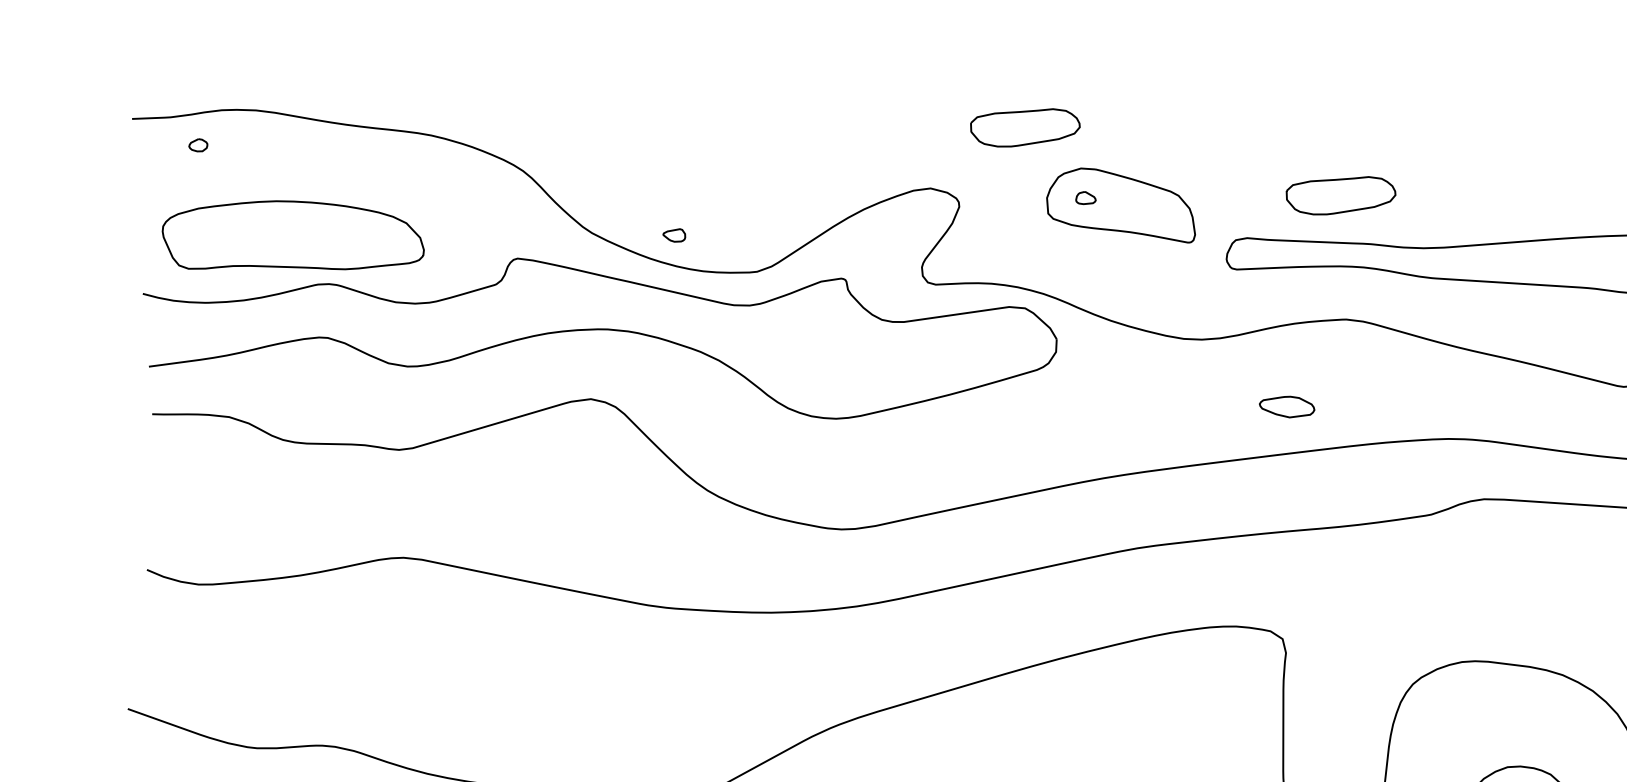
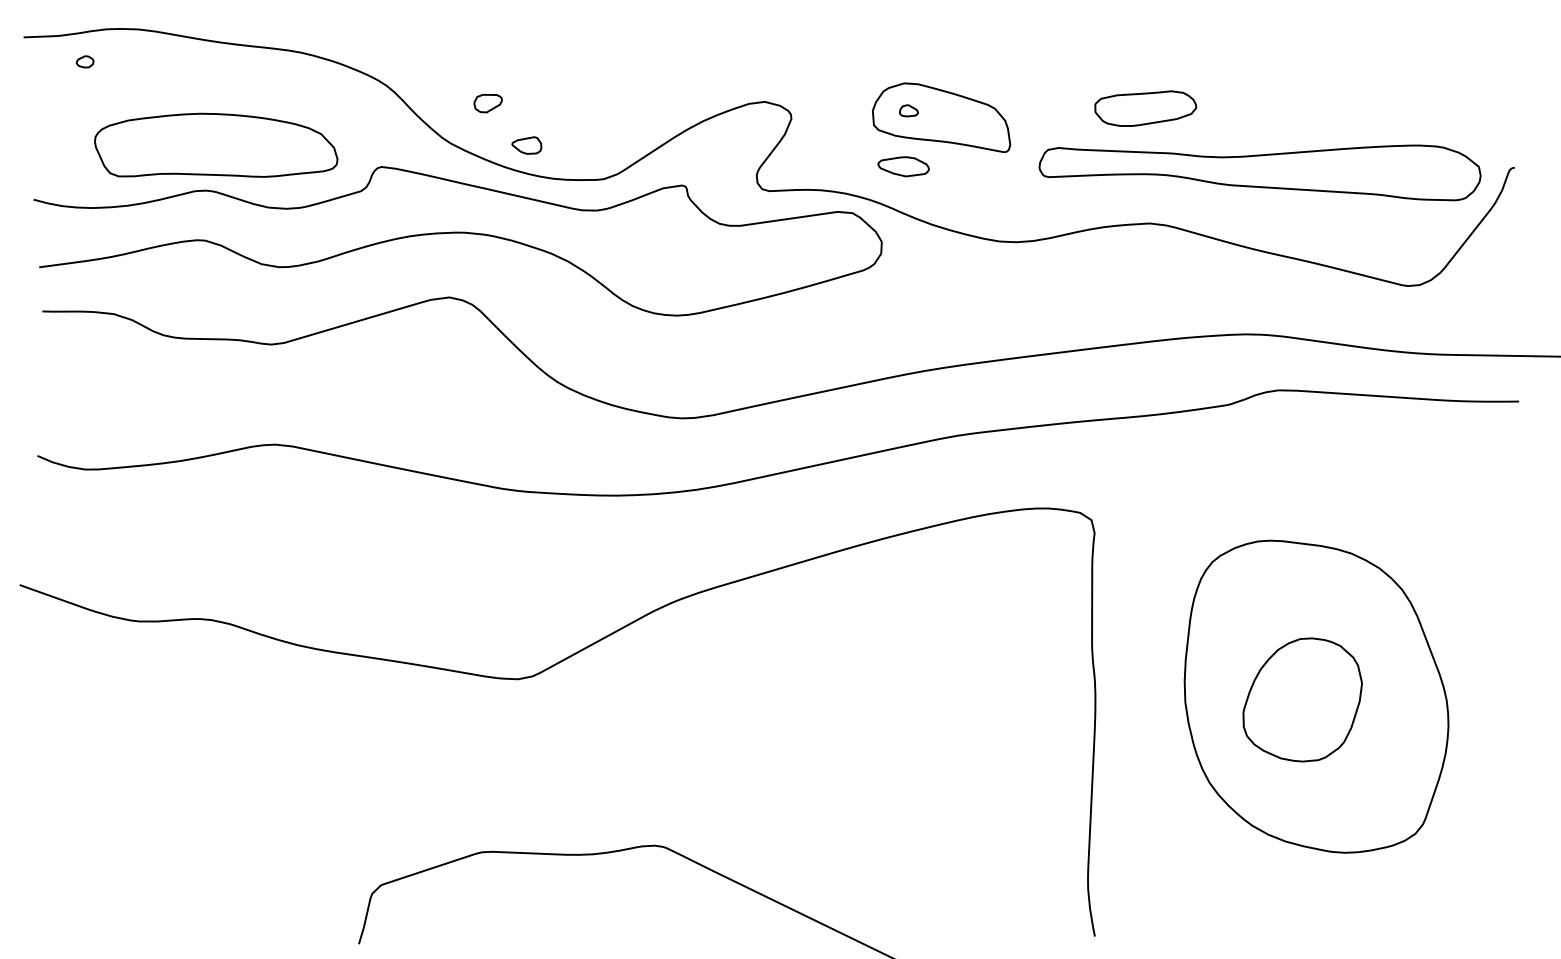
part: (1025, 127) -> (852, 45), removed
part: (631, 190) -> (487, 103), added
part: (293, 234) -> (216, 144), moved
part: (673, 235) -> (526, 145), size x1.43
part: (1286, 406) -> (903, 166), moved

